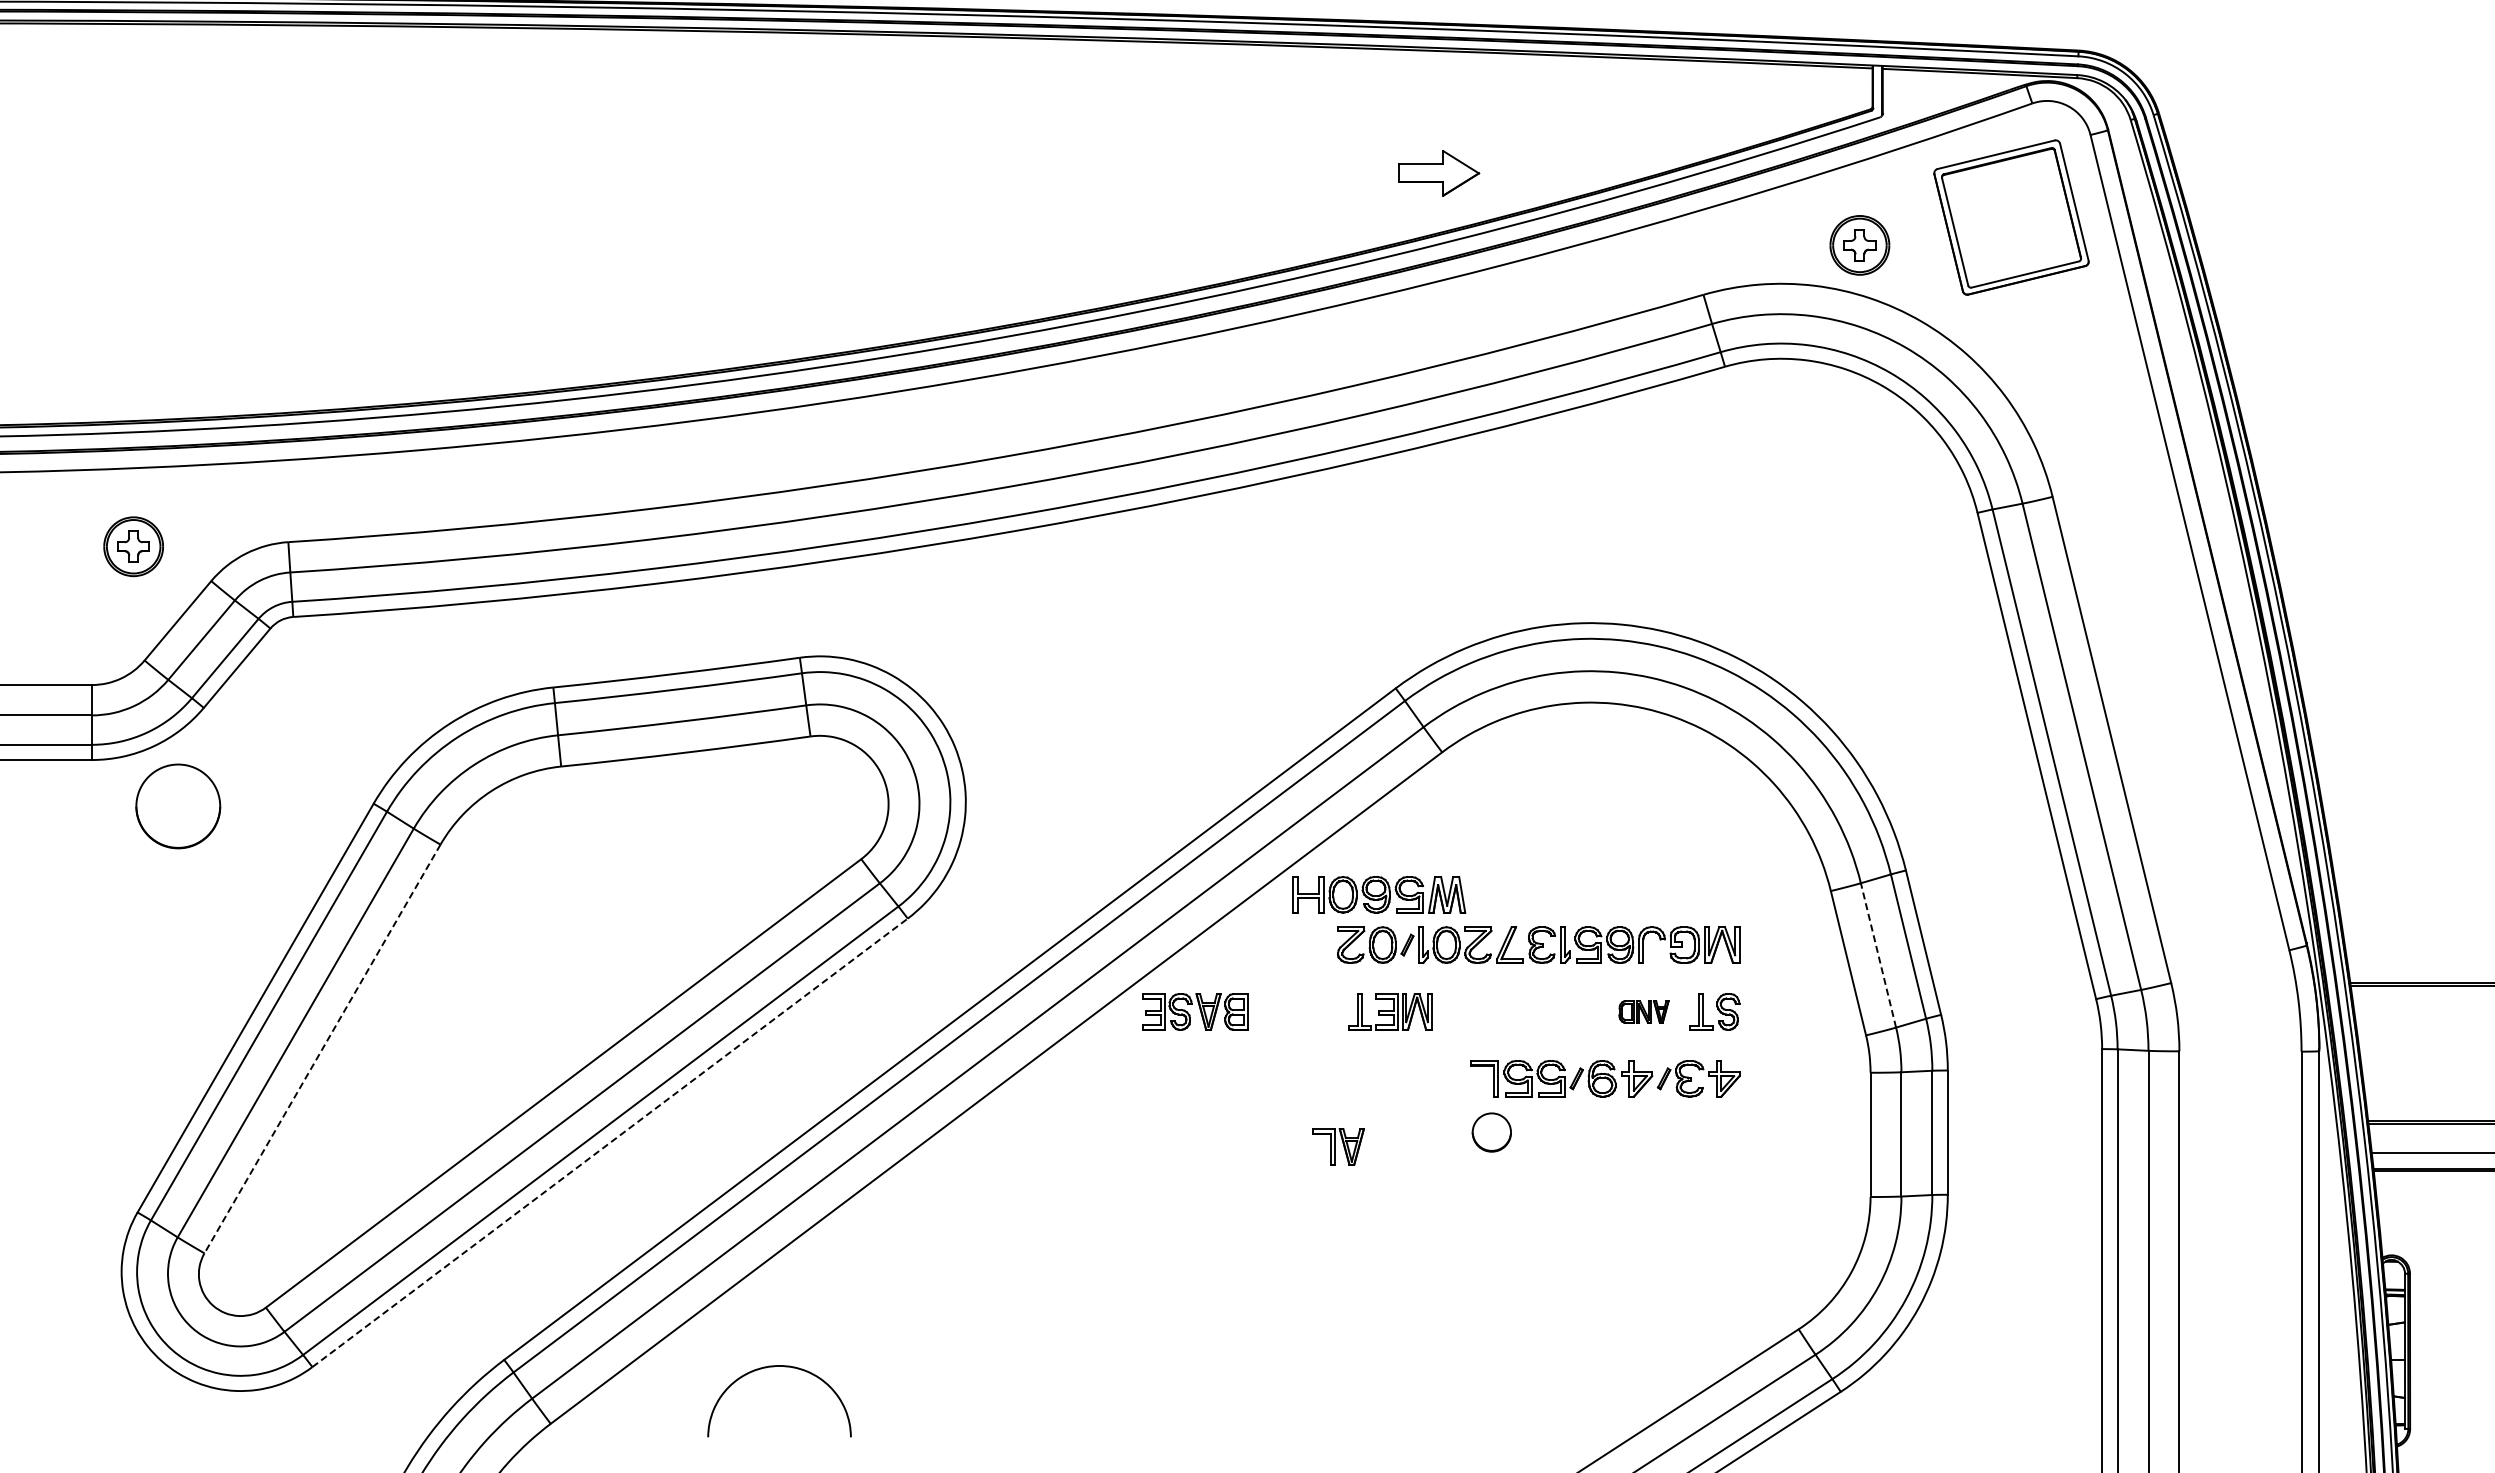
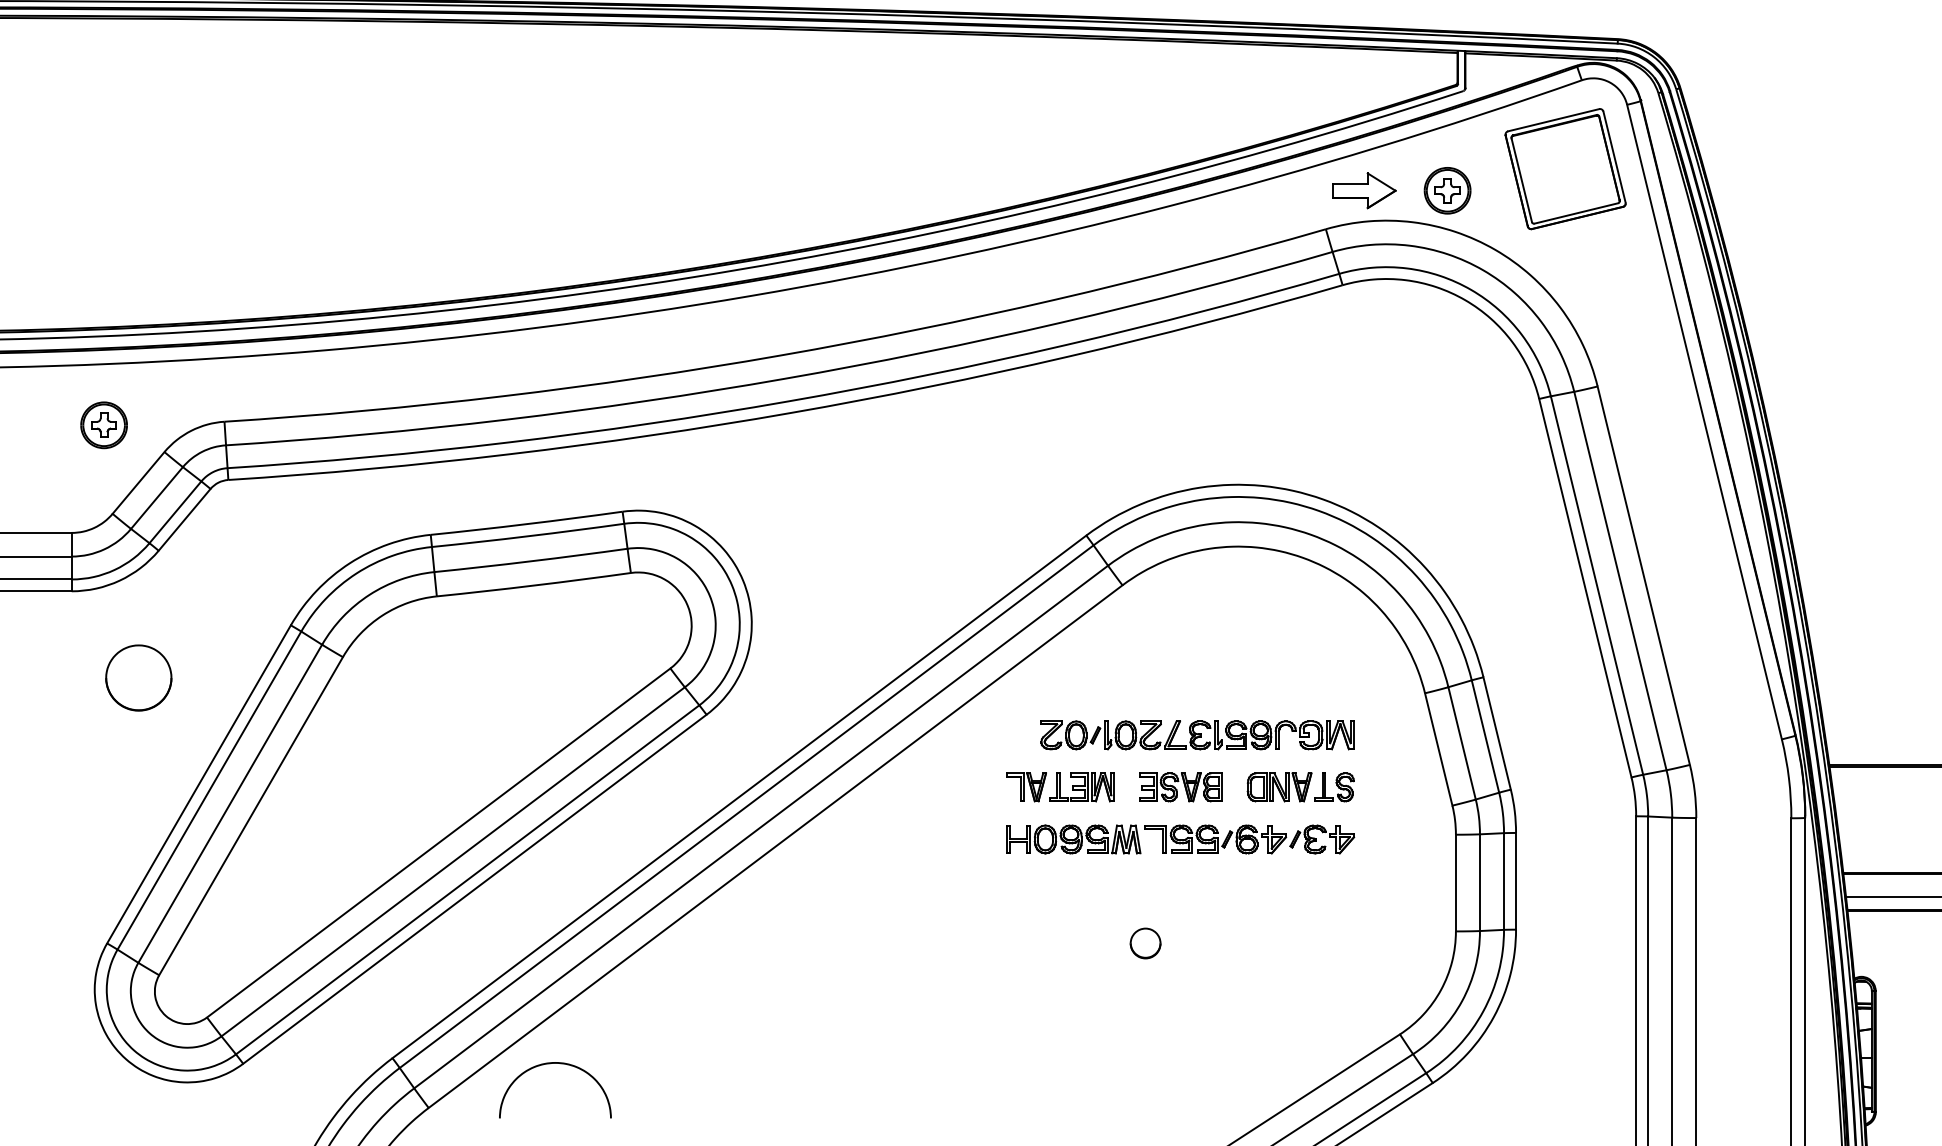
part: (1439, 173) -> (1364, 190), moved
part: (178, 806) -> (138, 678), moved
part: (1379, 894) -> (1073, 839), moved
line: (1878, 954) -> (1462, 742), dashed -> solid
part: (1195, 1011) -> (1181, 787), moved
part: (1643, 1011) -> (1279, 787), size x1.67
line: (322, 1048) -> (251, 815), dashed -> solid
part: (1491, 1132) -> (1145, 943), moved
line: (610, 1142) -> (475, 888), dashed -> solid
part: (1338, 1146) -> (1026, 787), moved
curve: (774, 1367) -> (551, 1064), moved

